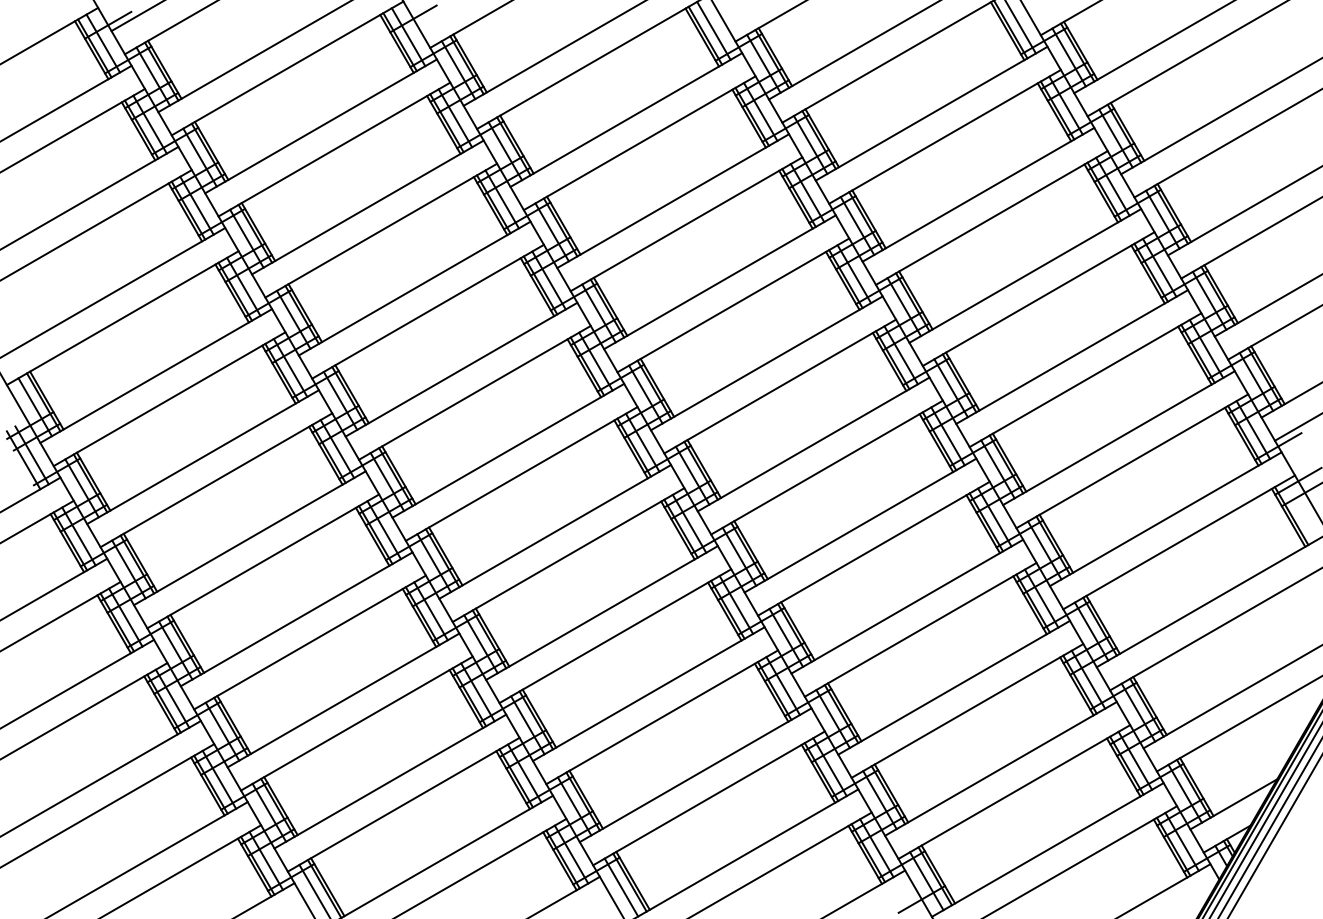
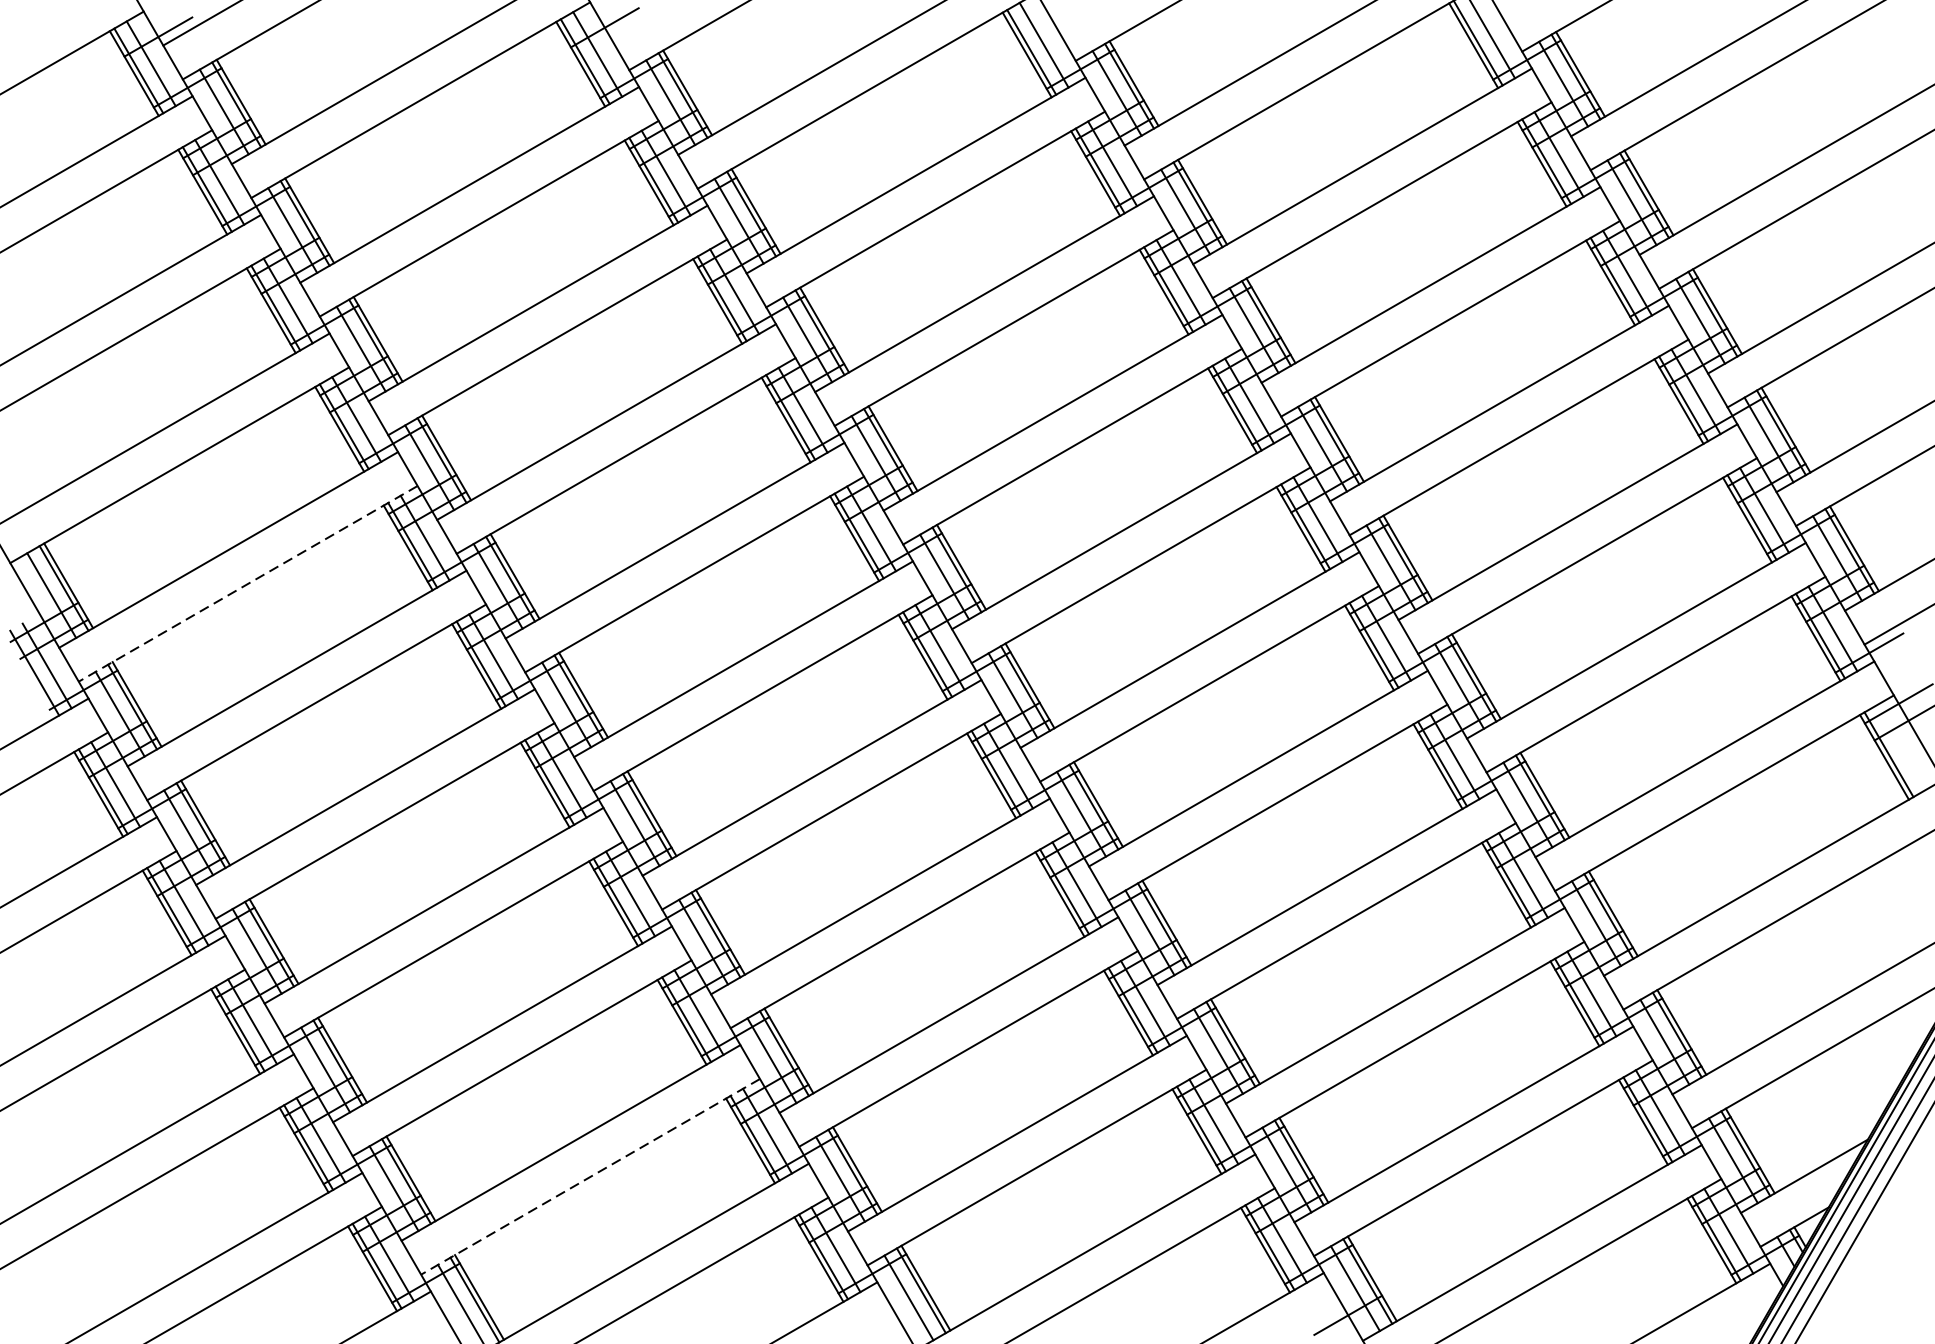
line: (169, 399) -> (248, 584), solid -> dashed
line: (403, 804) -> (590, 1176), solid -> dashed

